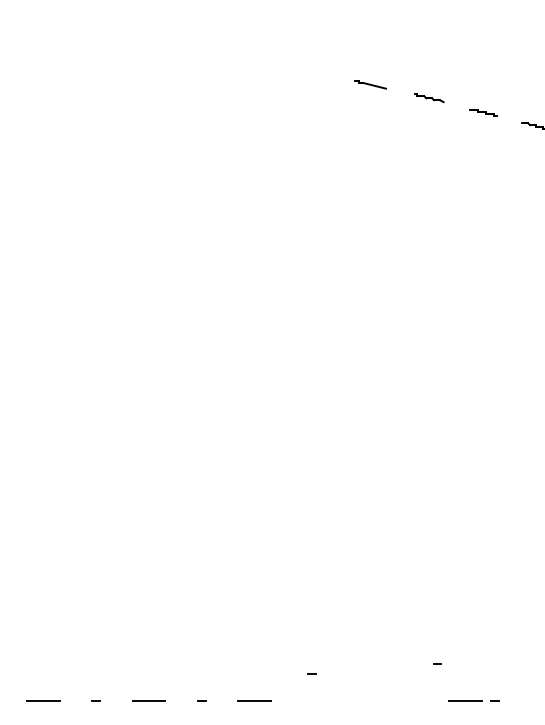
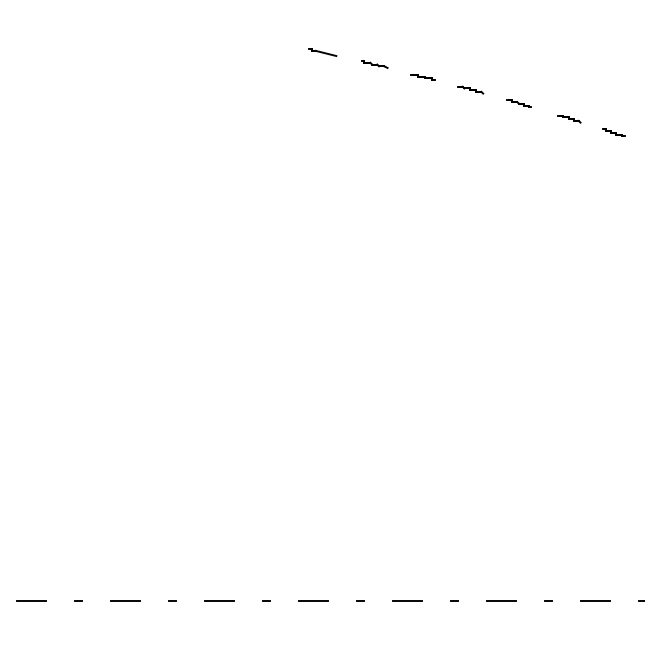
line: (437, 663) -> (360, 600), moved
line: (312, 673) -> (266, 600), moved
line: (359, 700) -> (312, 600), added
line: (495, 700) -> (454, 600), moved

